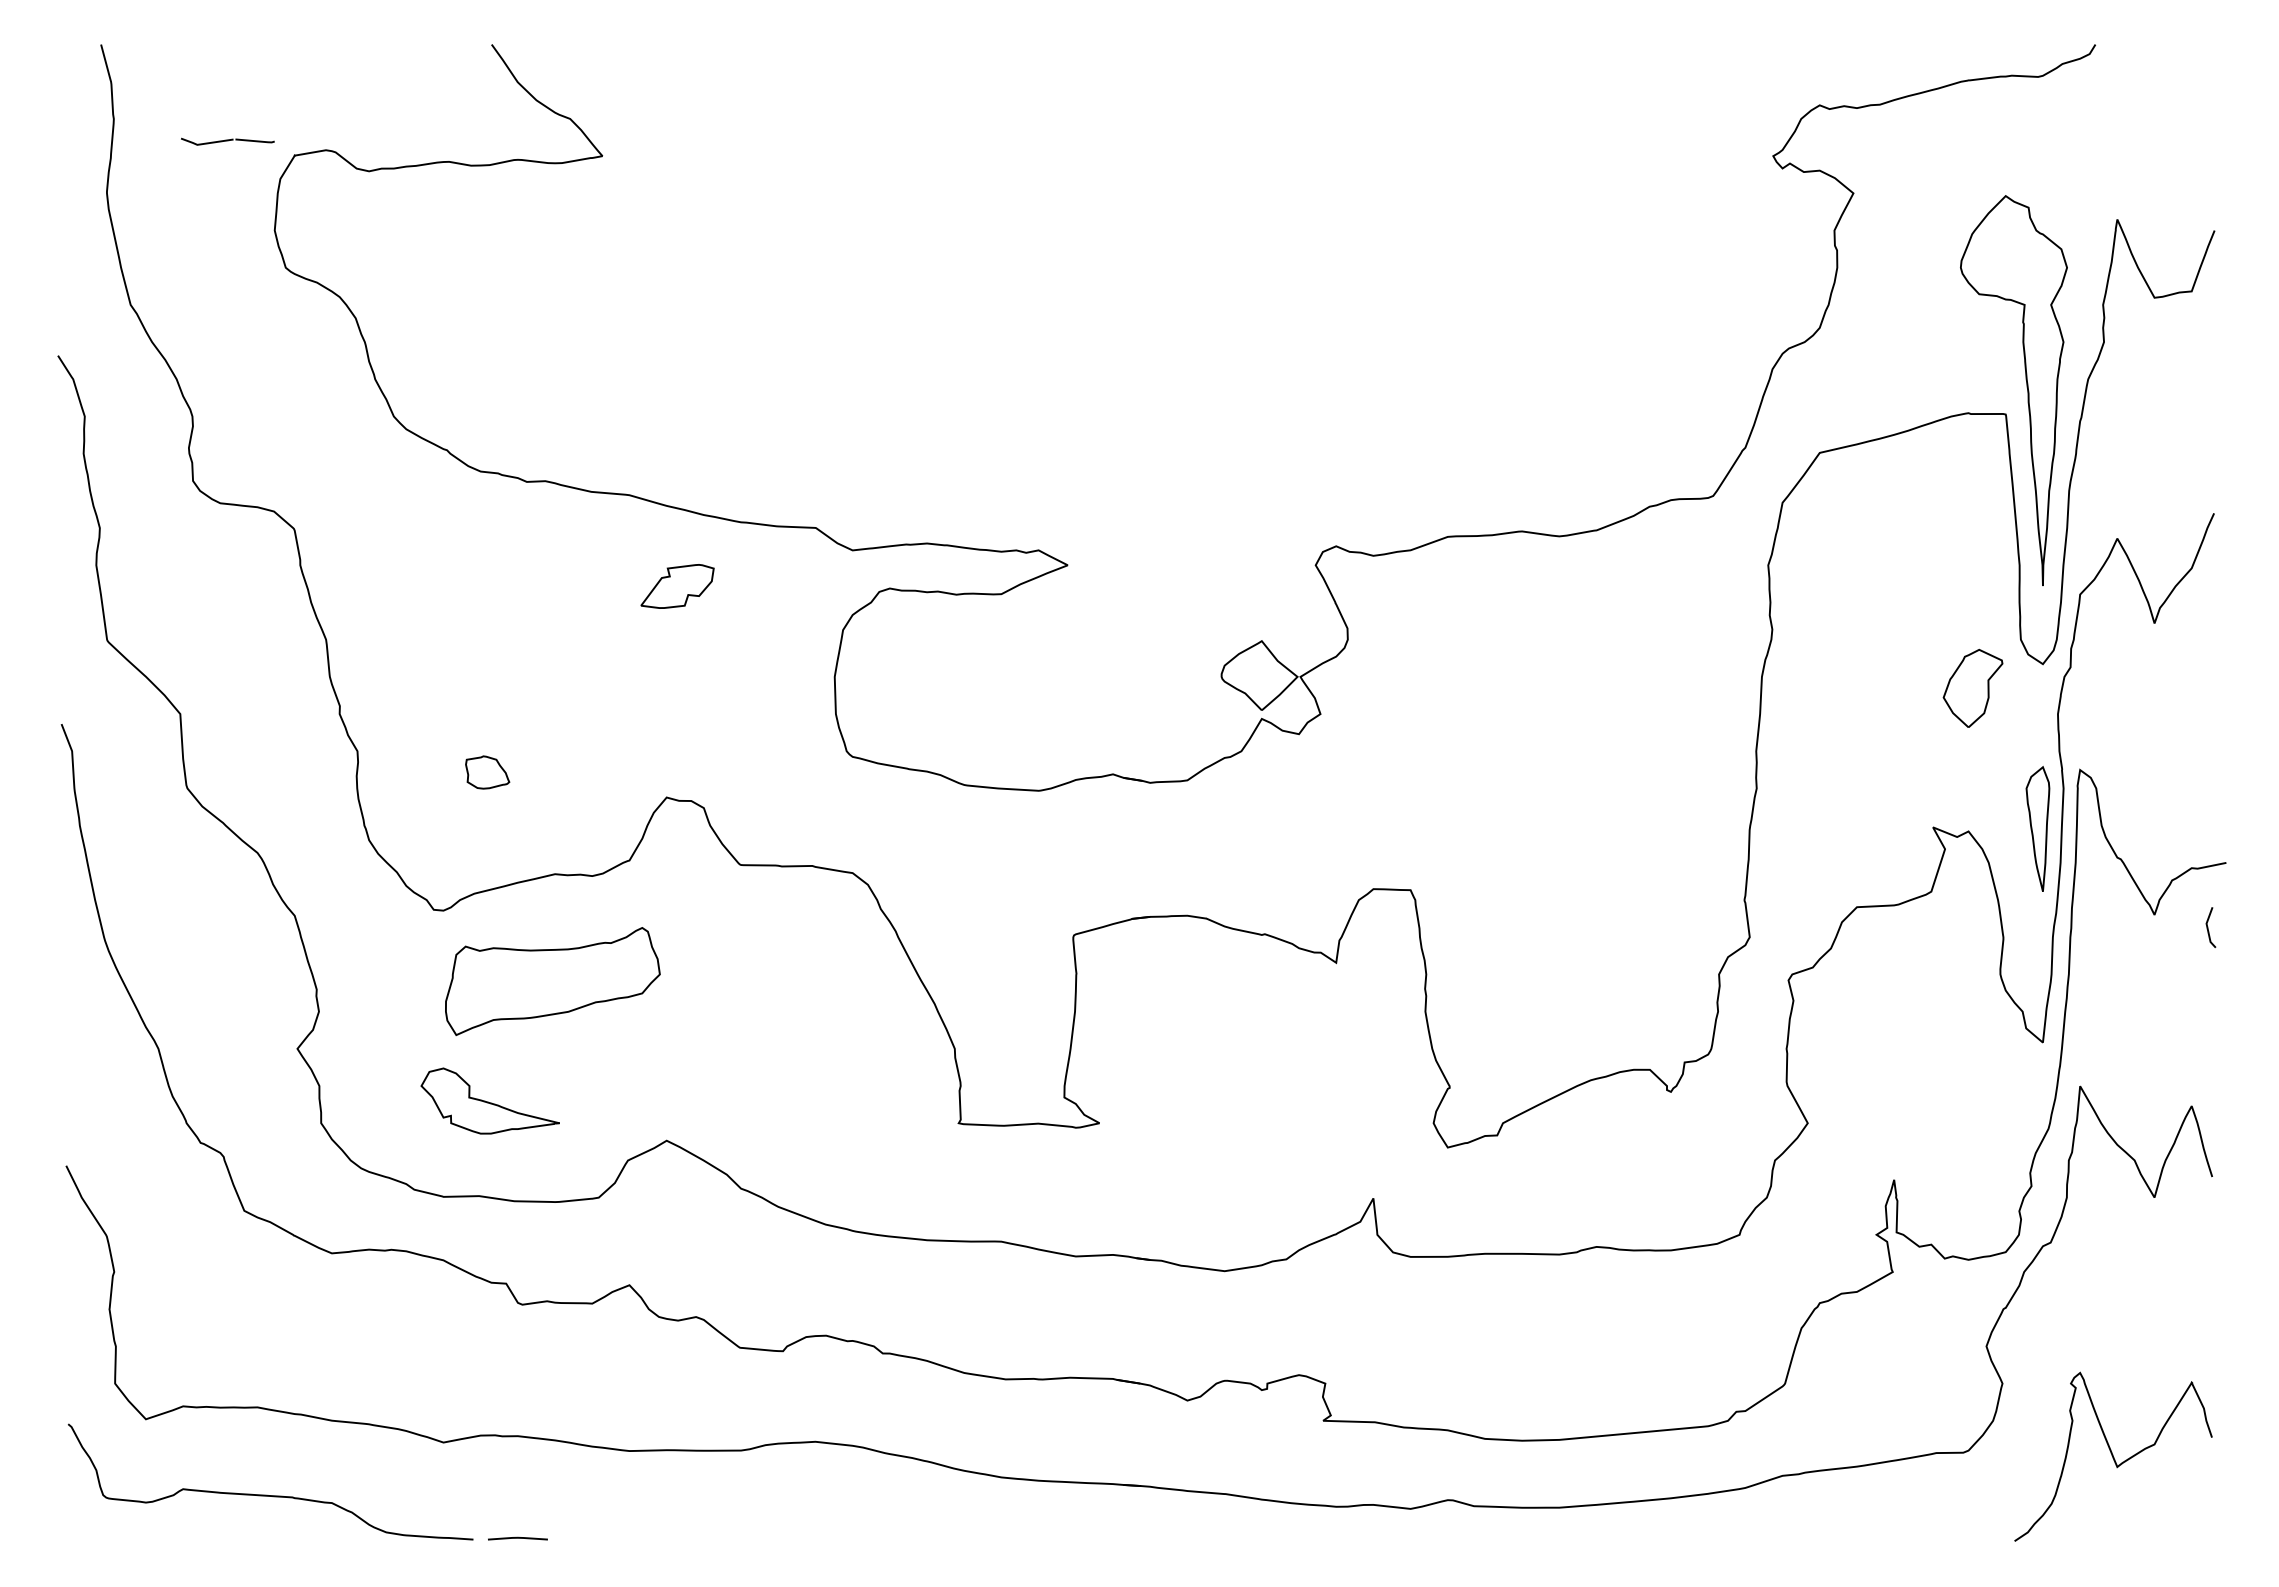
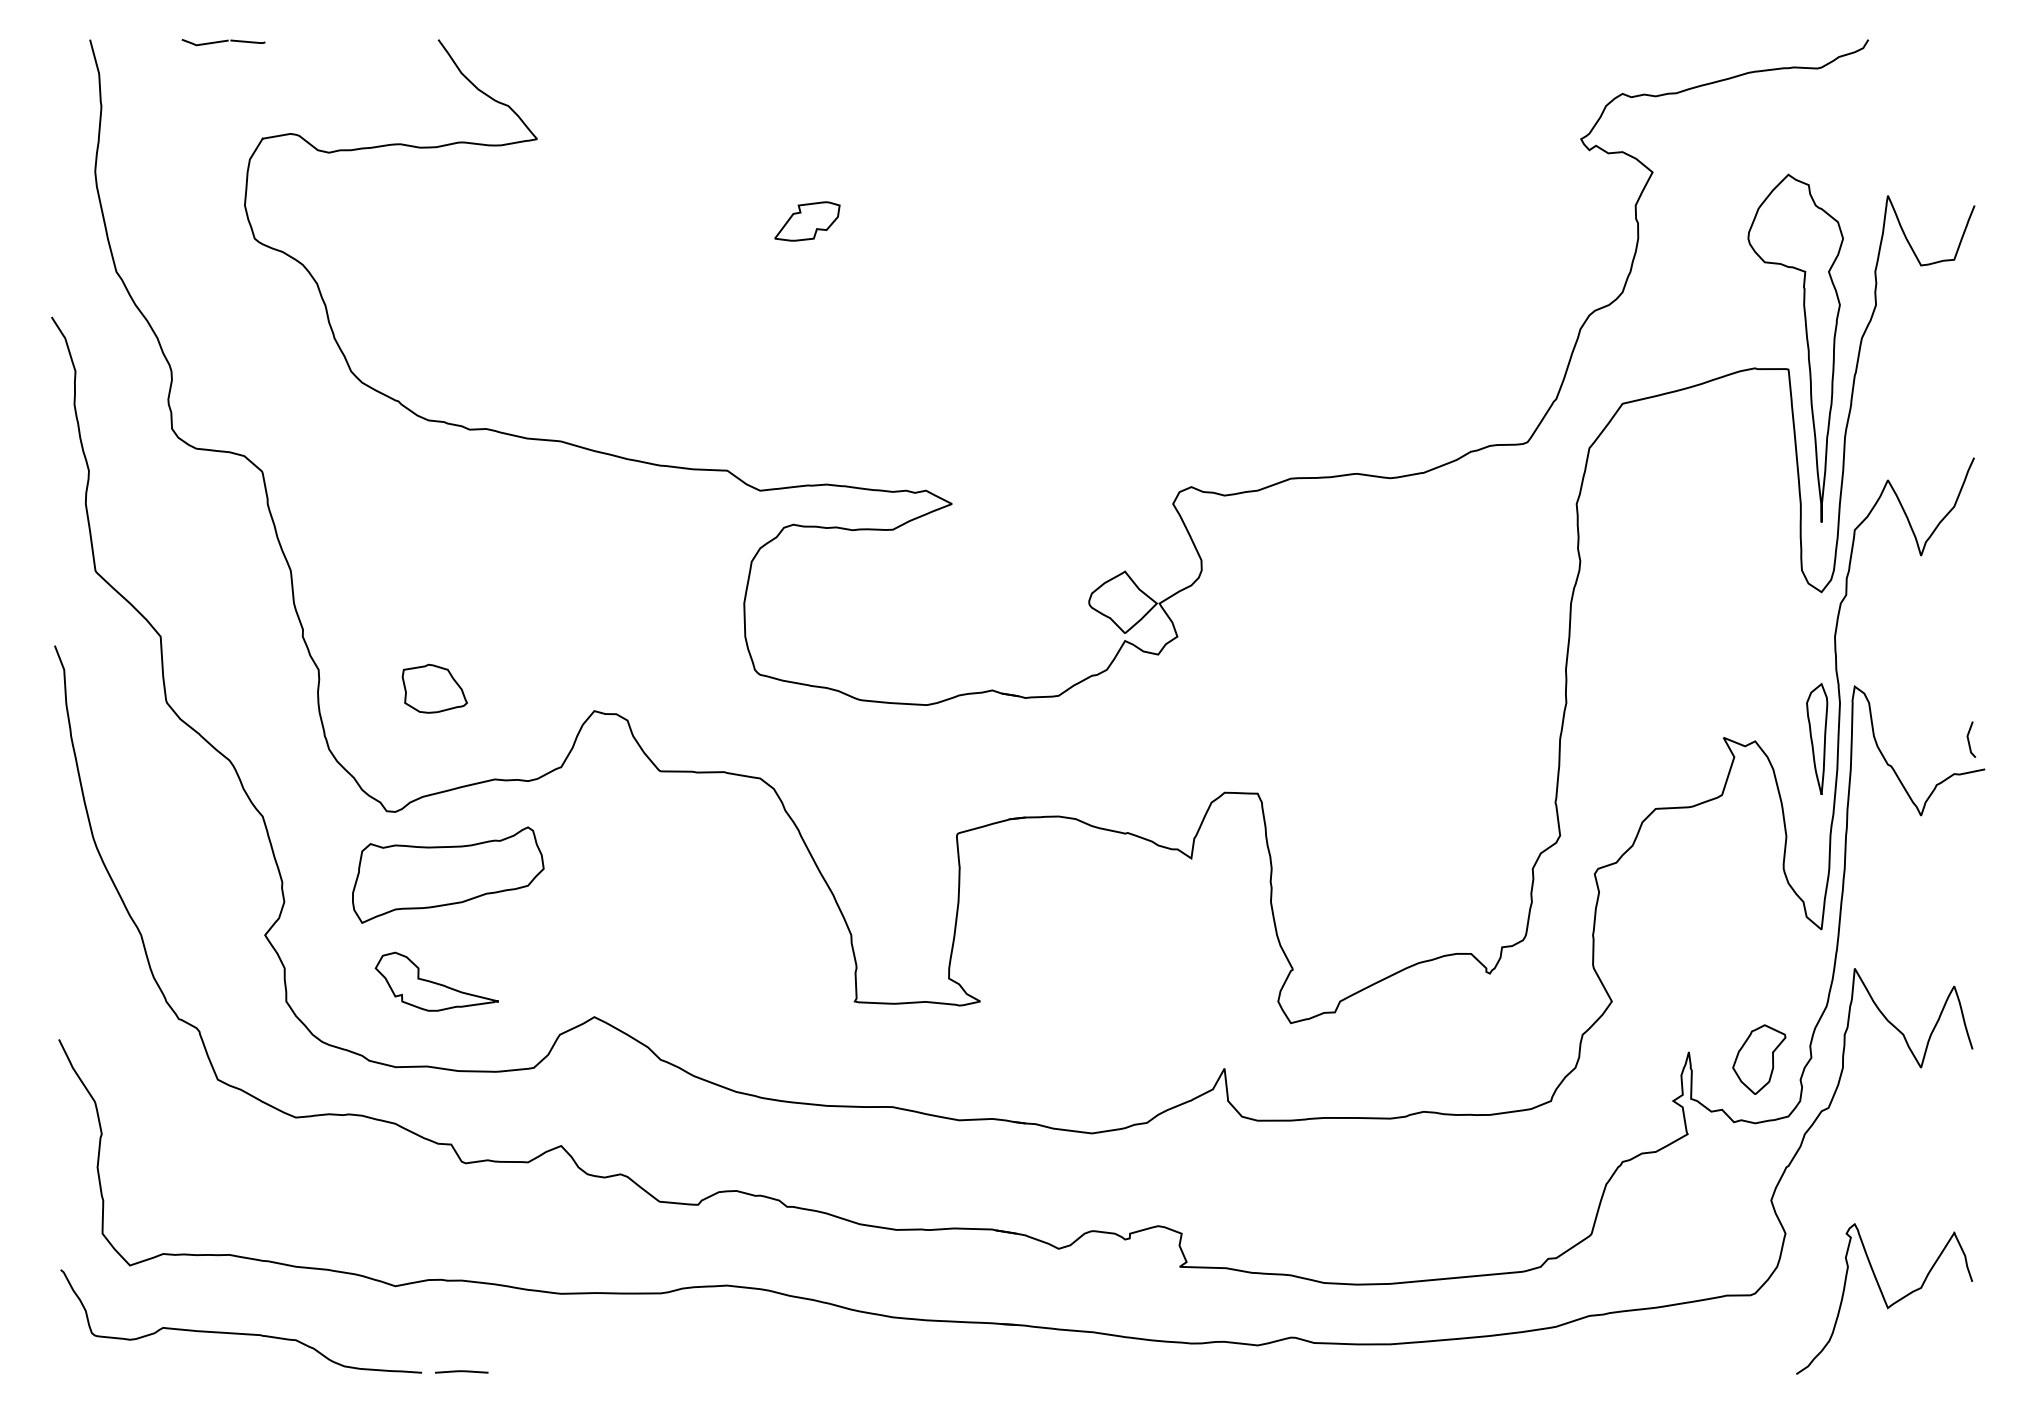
part: (227, 141) -> (223, 42), moved
part: (677, 586) -> (807, 221), moved
part: (1972, 687) -> (1758, 1058), moved
part: (487, 772) -> (434, 688), size x1.67
line: (2208, 927) -> (1969, 739), moved
part: (552, 981) -> (447, 875), moved

